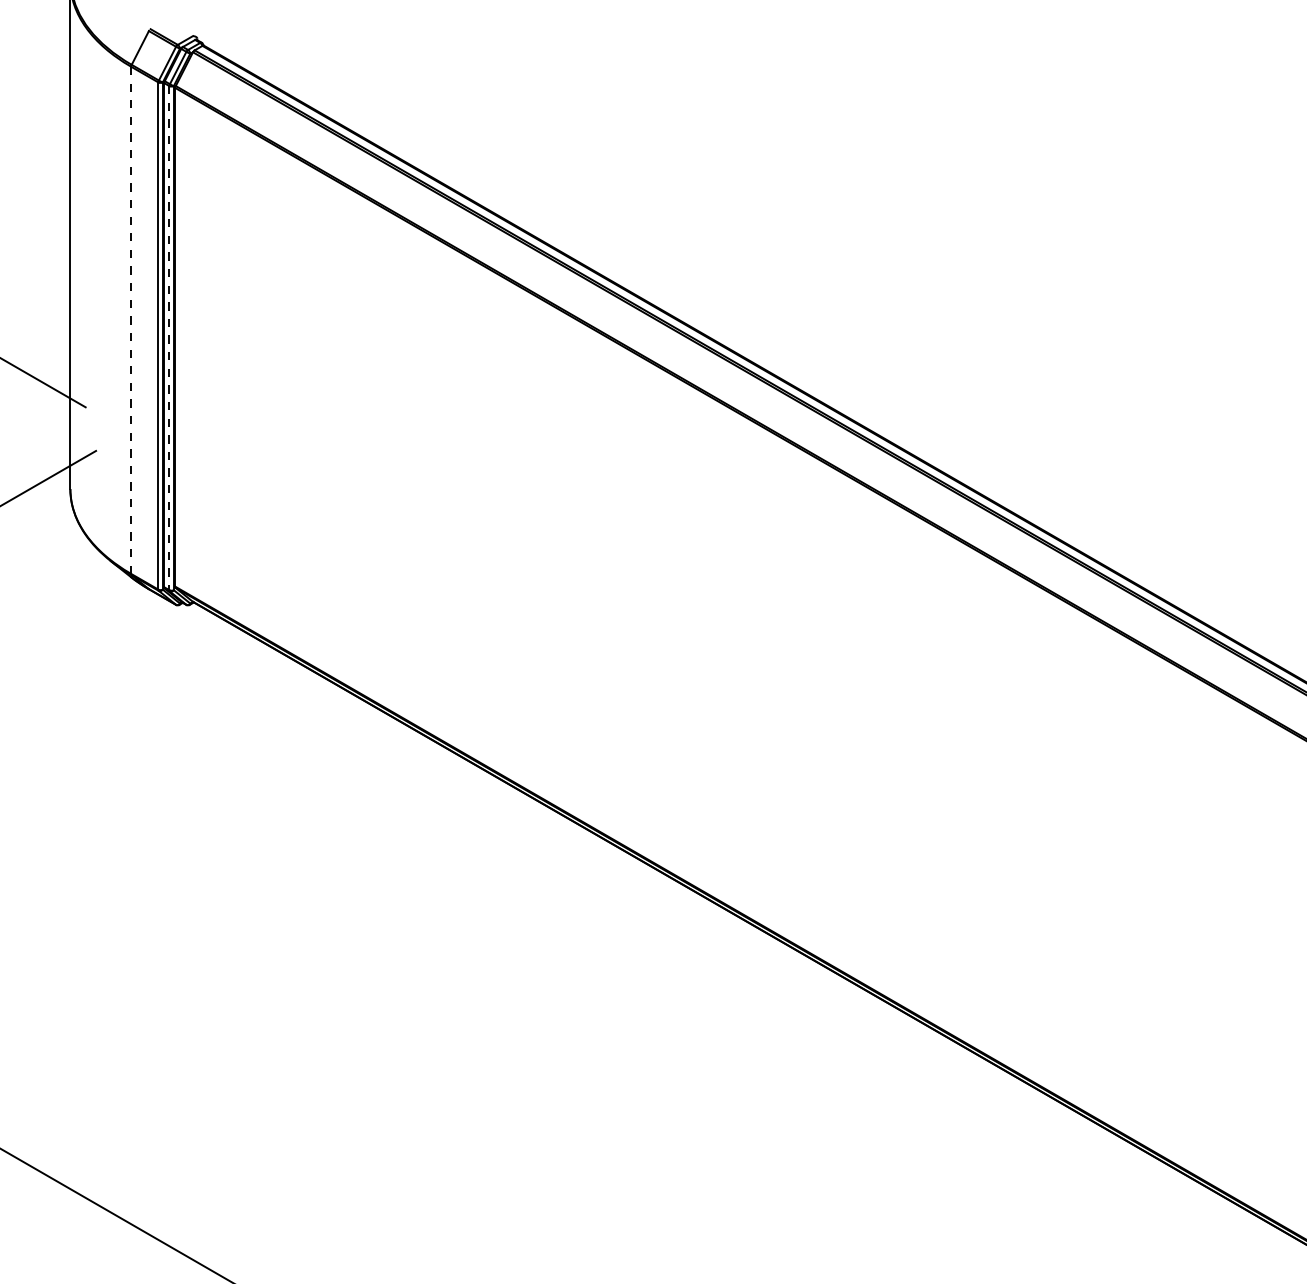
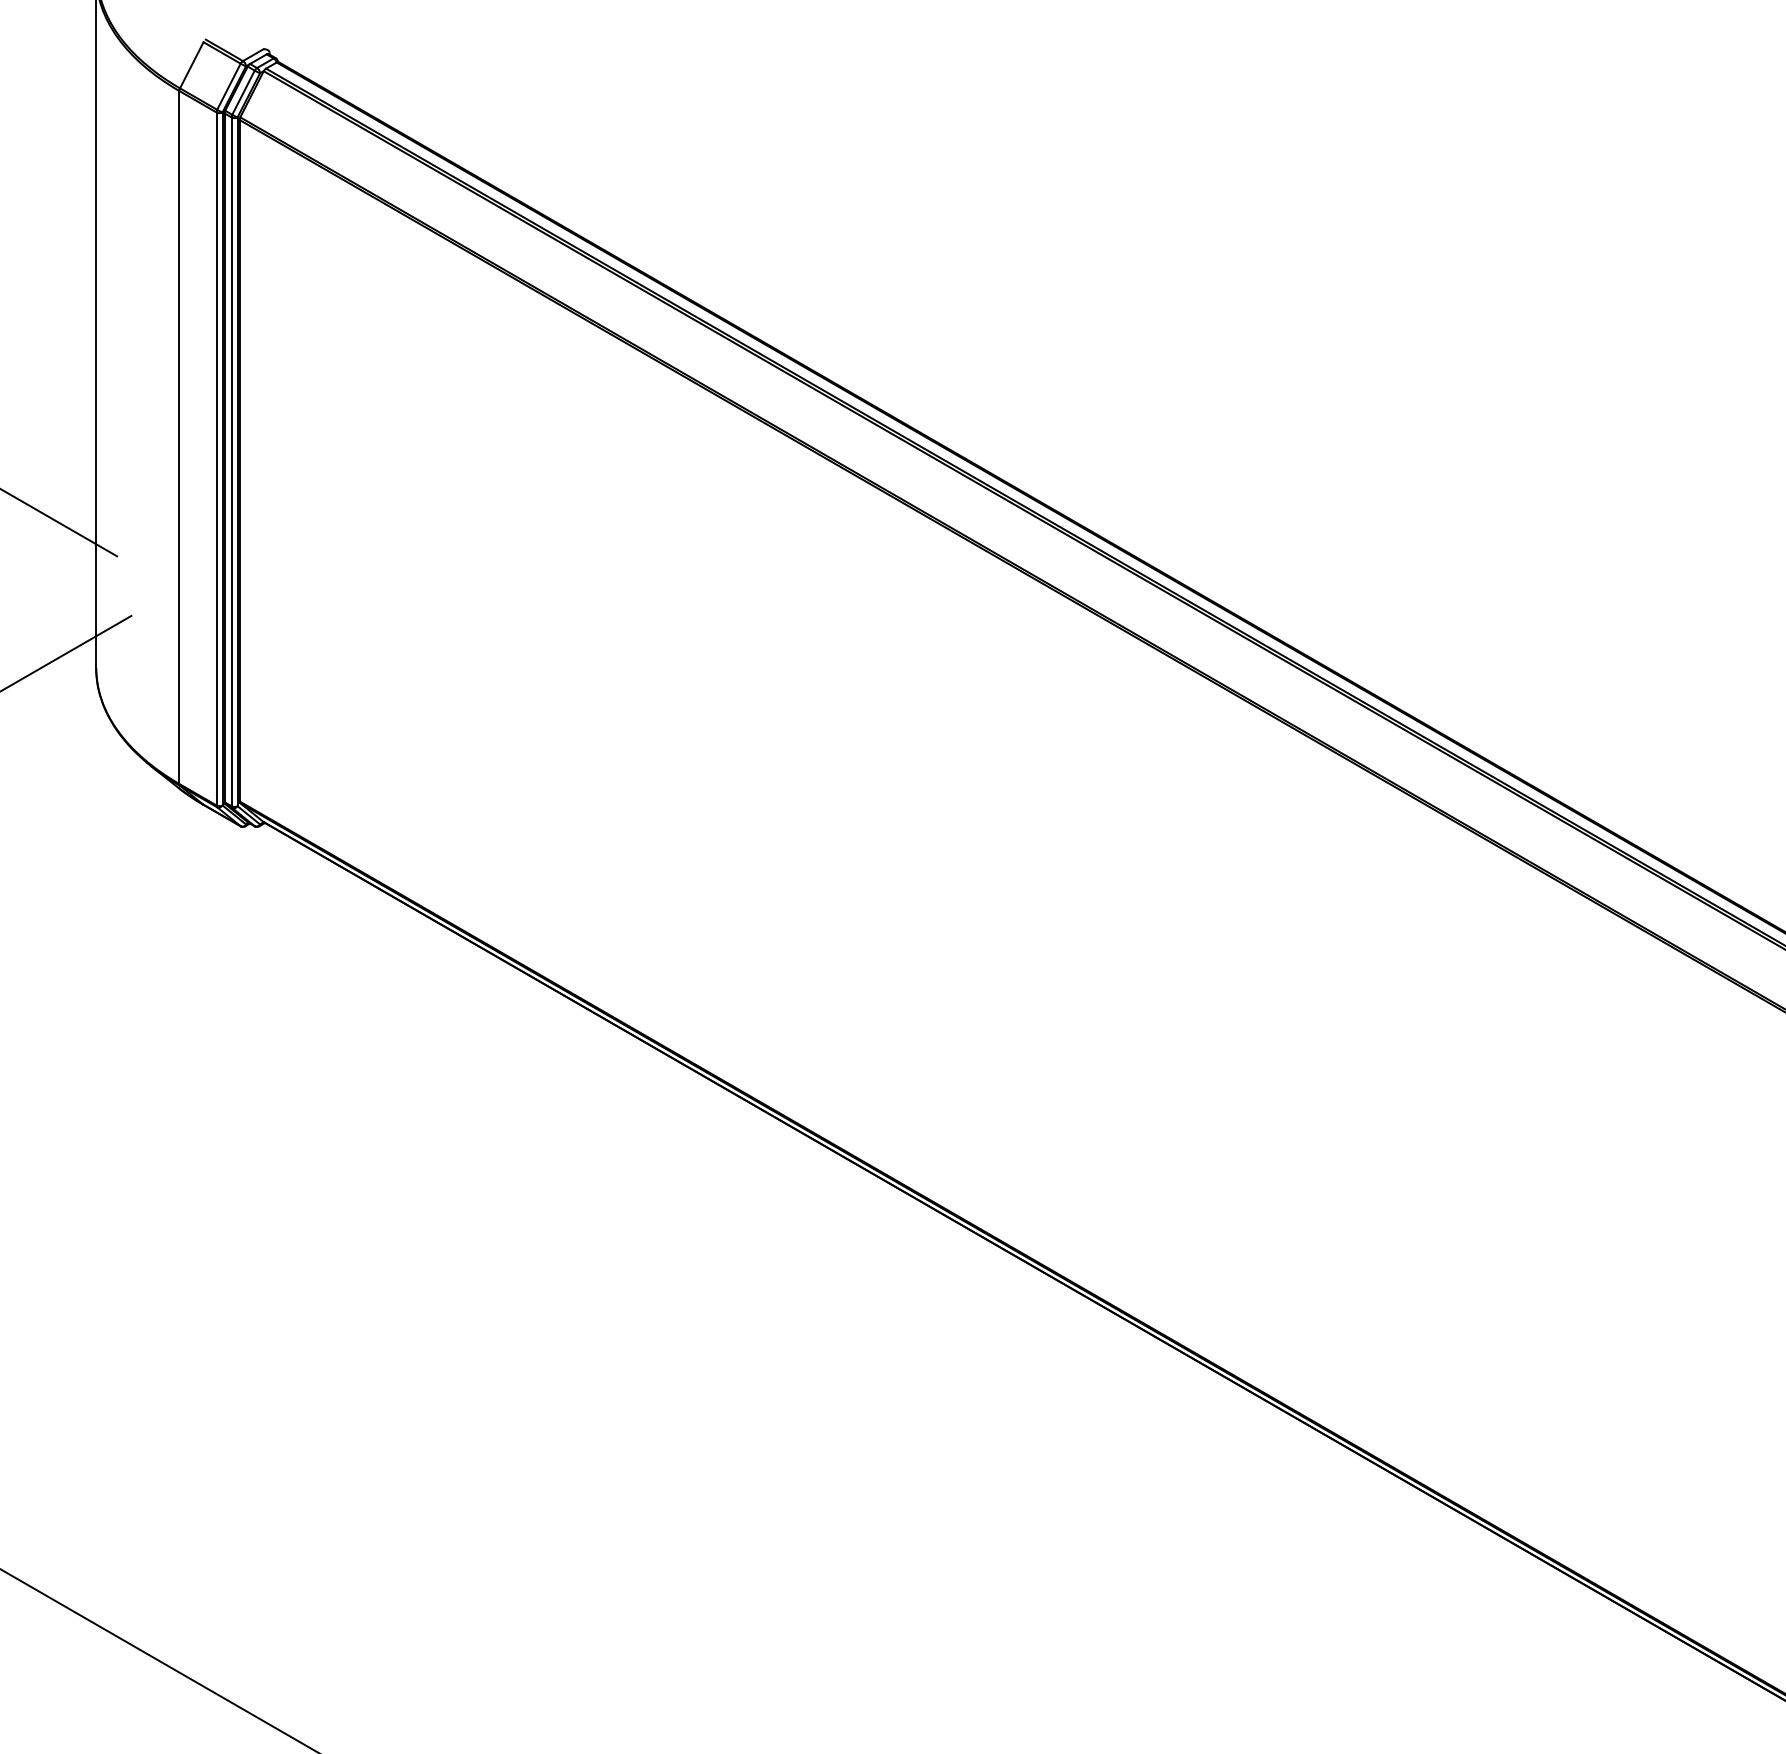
line: (131, 320) -> (179, 437), dashed -> solid
line: (169, 338) -> (231, 462), dashed -> solid

